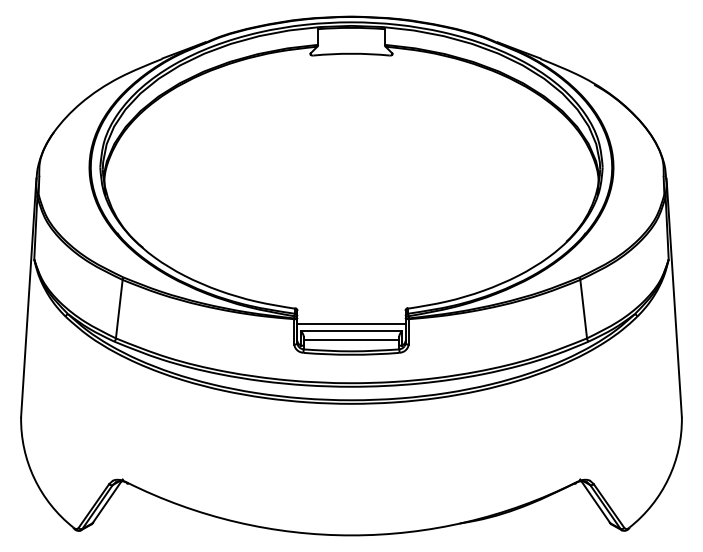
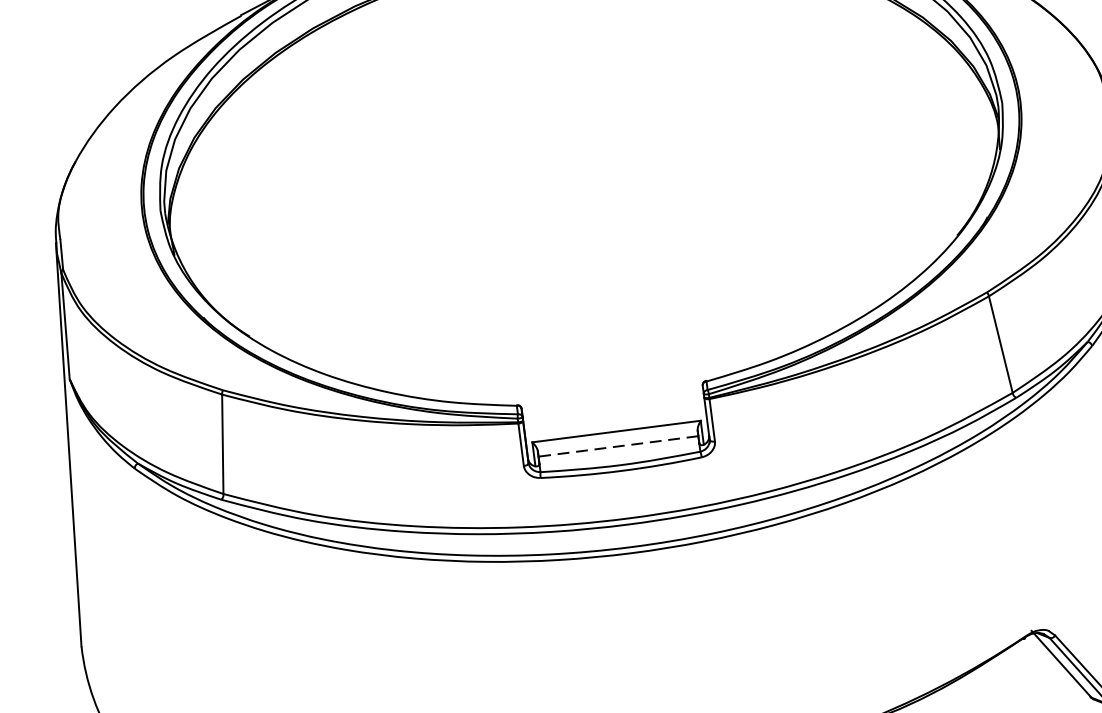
line: (351, 324) -> (615, 420), removed
line: (351, 340) -> (618, 446), solid -> dashed

